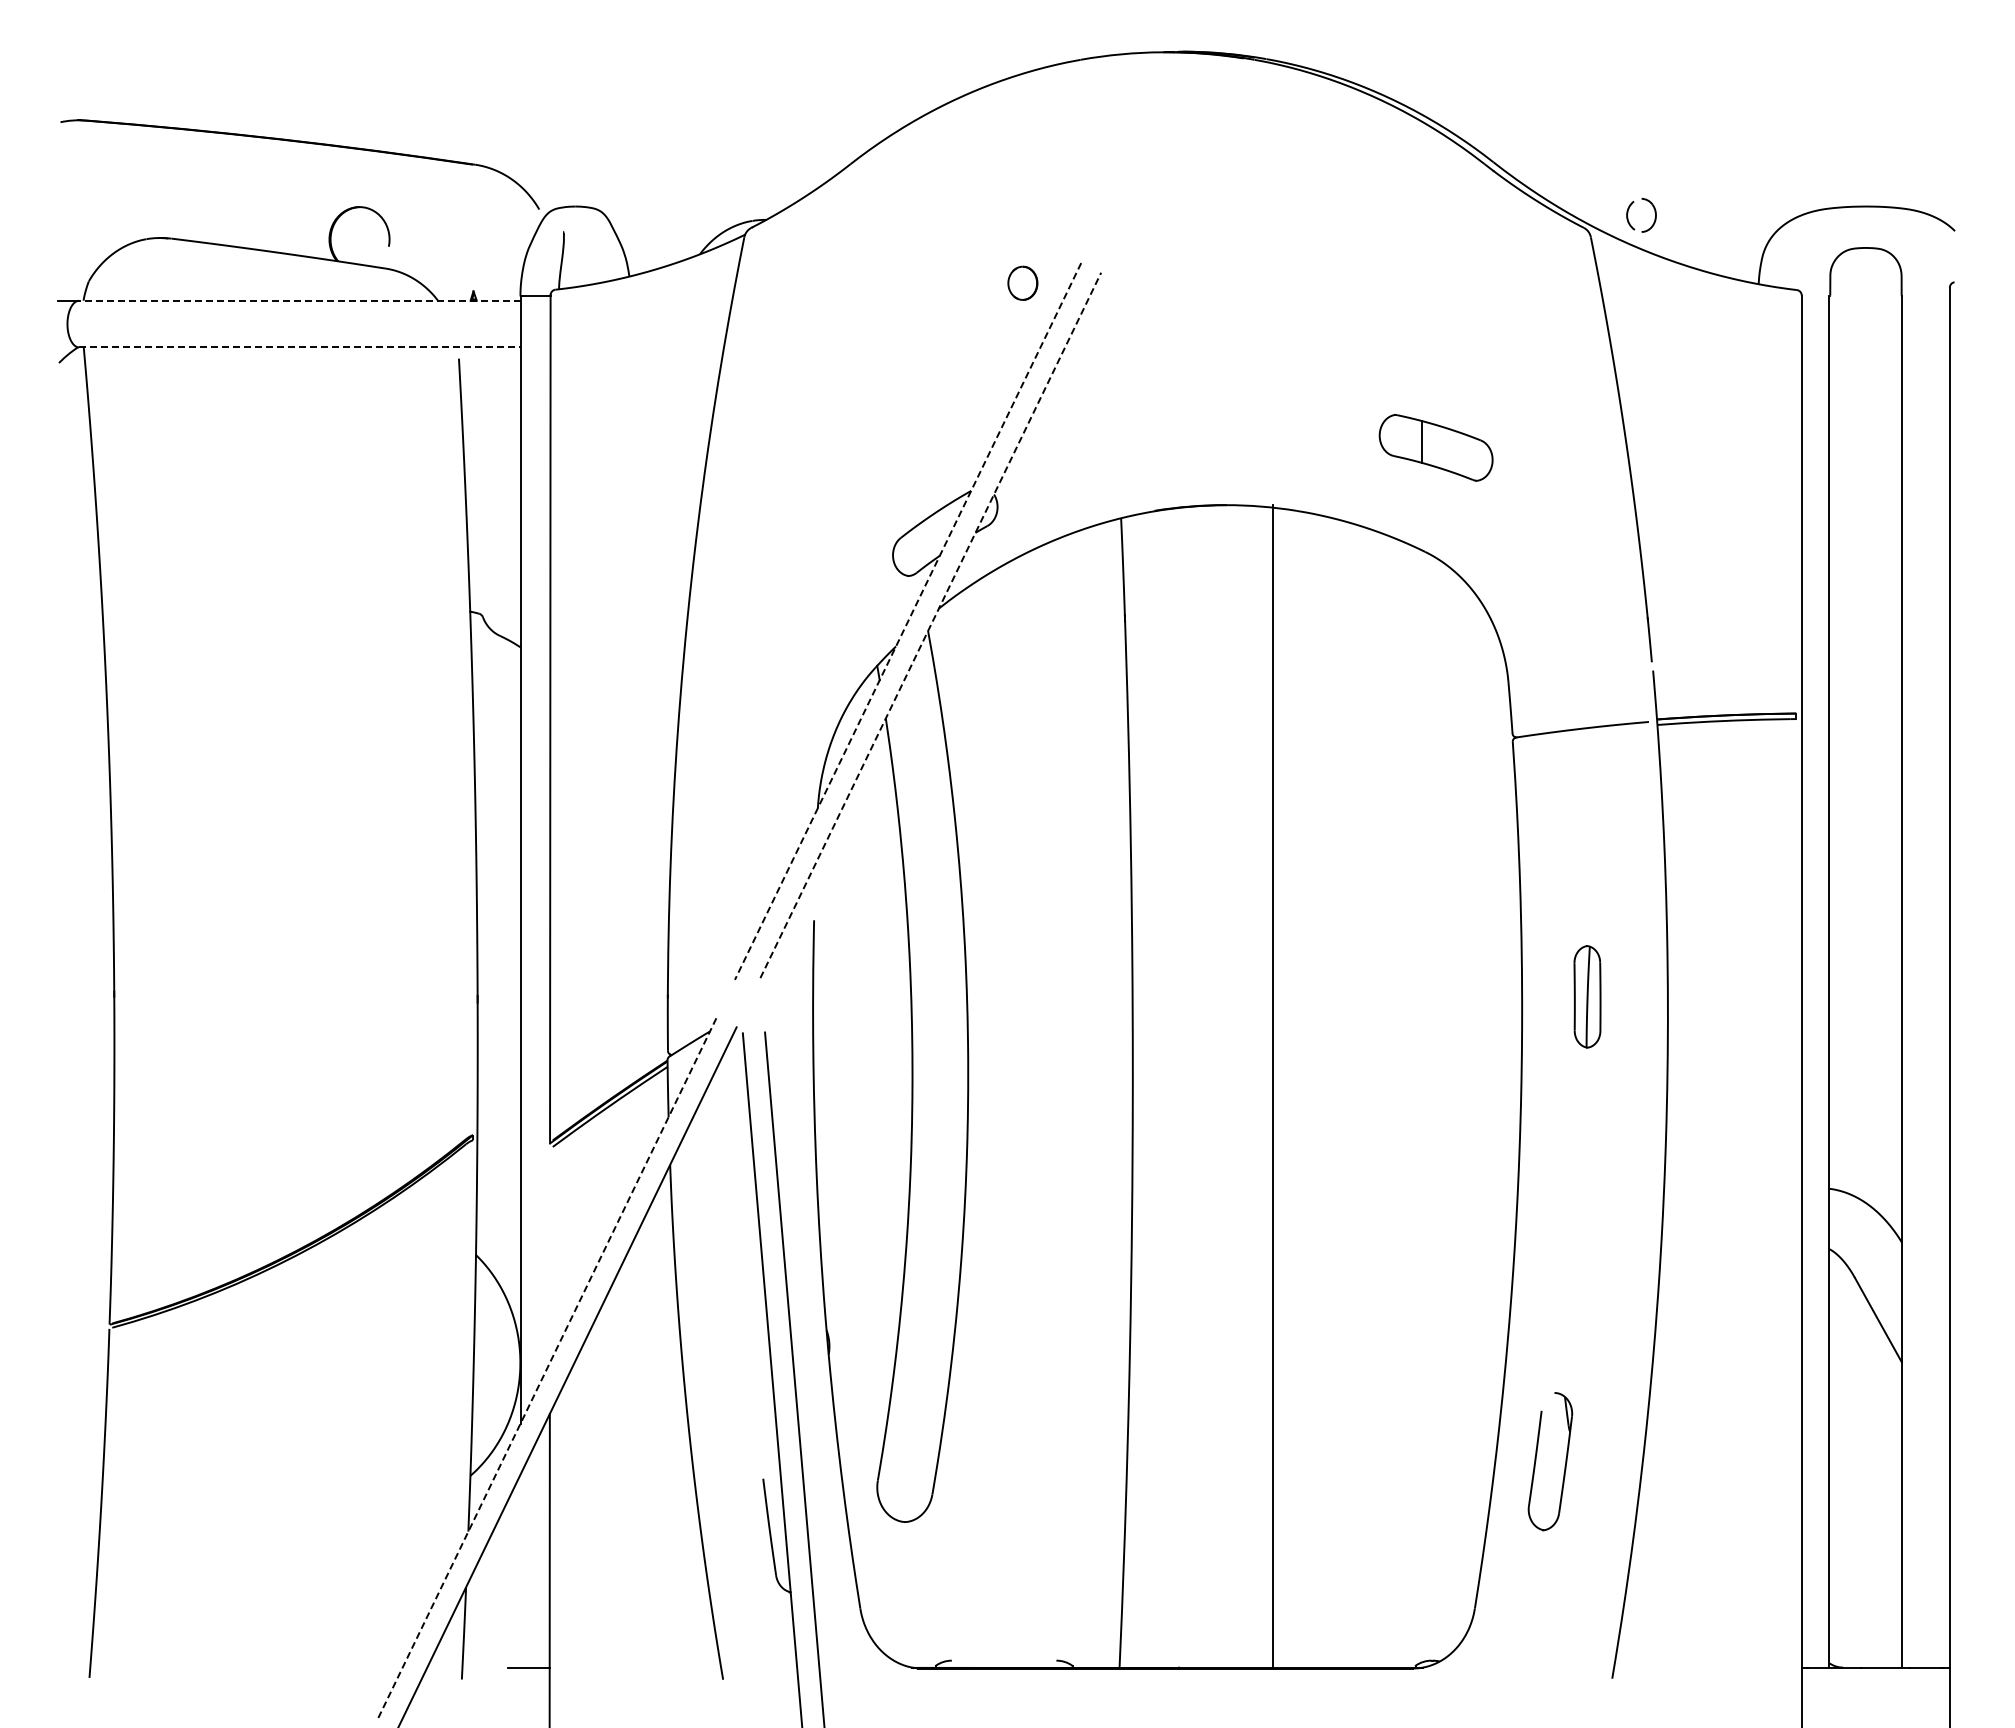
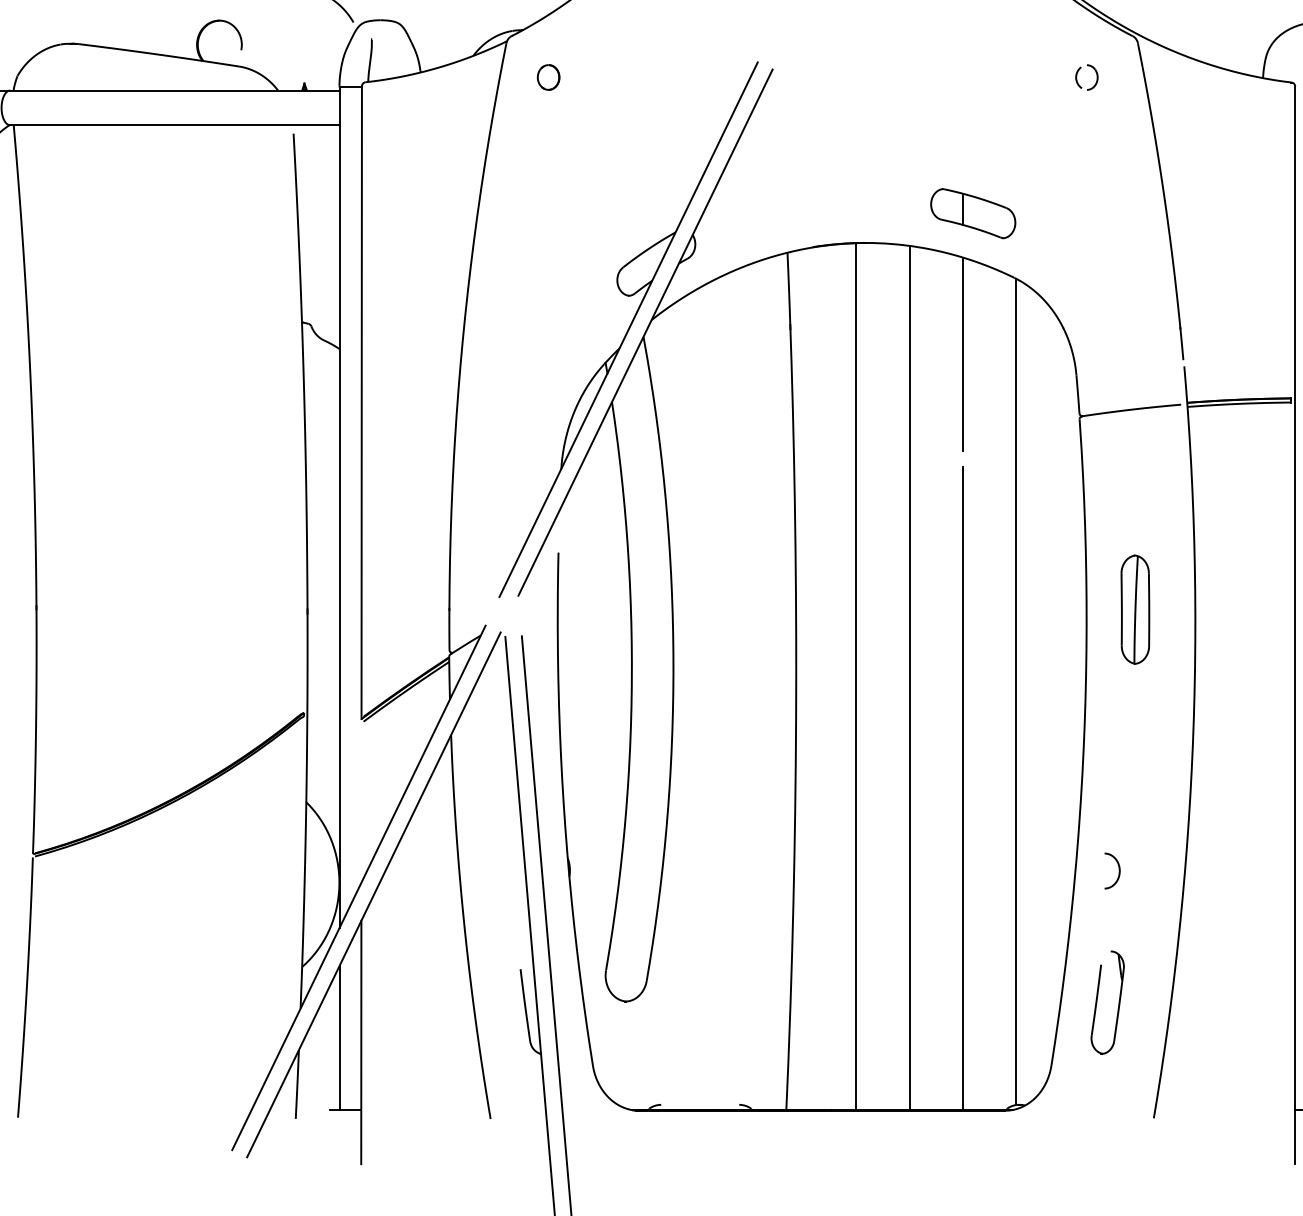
part: (1628, 213) -> (1077, 76), moved
part: (1022, 282) -> (548, 76), moved
line: (299, 300) -> (174, 90), dashed -> solid
line: (299, 347) -> (174, 125), dashed -> solid
part: (1435, 447) -> (972, 213), moved
line: (907, 621) -> (628, 329), dashed -> solid
line: (930, 625) -> (645, 332), dashed -> solid
line: (1356, 654) -> (963, 354), added
part: (1587, 996) -> (1135, 609), size x1.43
line: (1273, 1086) -> (856, 676), moved
line: (1284, 1088) -> (909, 678), added
line: (1428, 1106) -> (1016, 691), added
line: (1356, 1236) -> (963, 788), added
curve: (1565, 1346) -> (1118, 870), added
line: (546, 1370) -> (358, 888), dashed -> solid
part: (1536, 1461) -> (1097, 1002), moved
line: (520, 1570) -> (339, 1037), added

